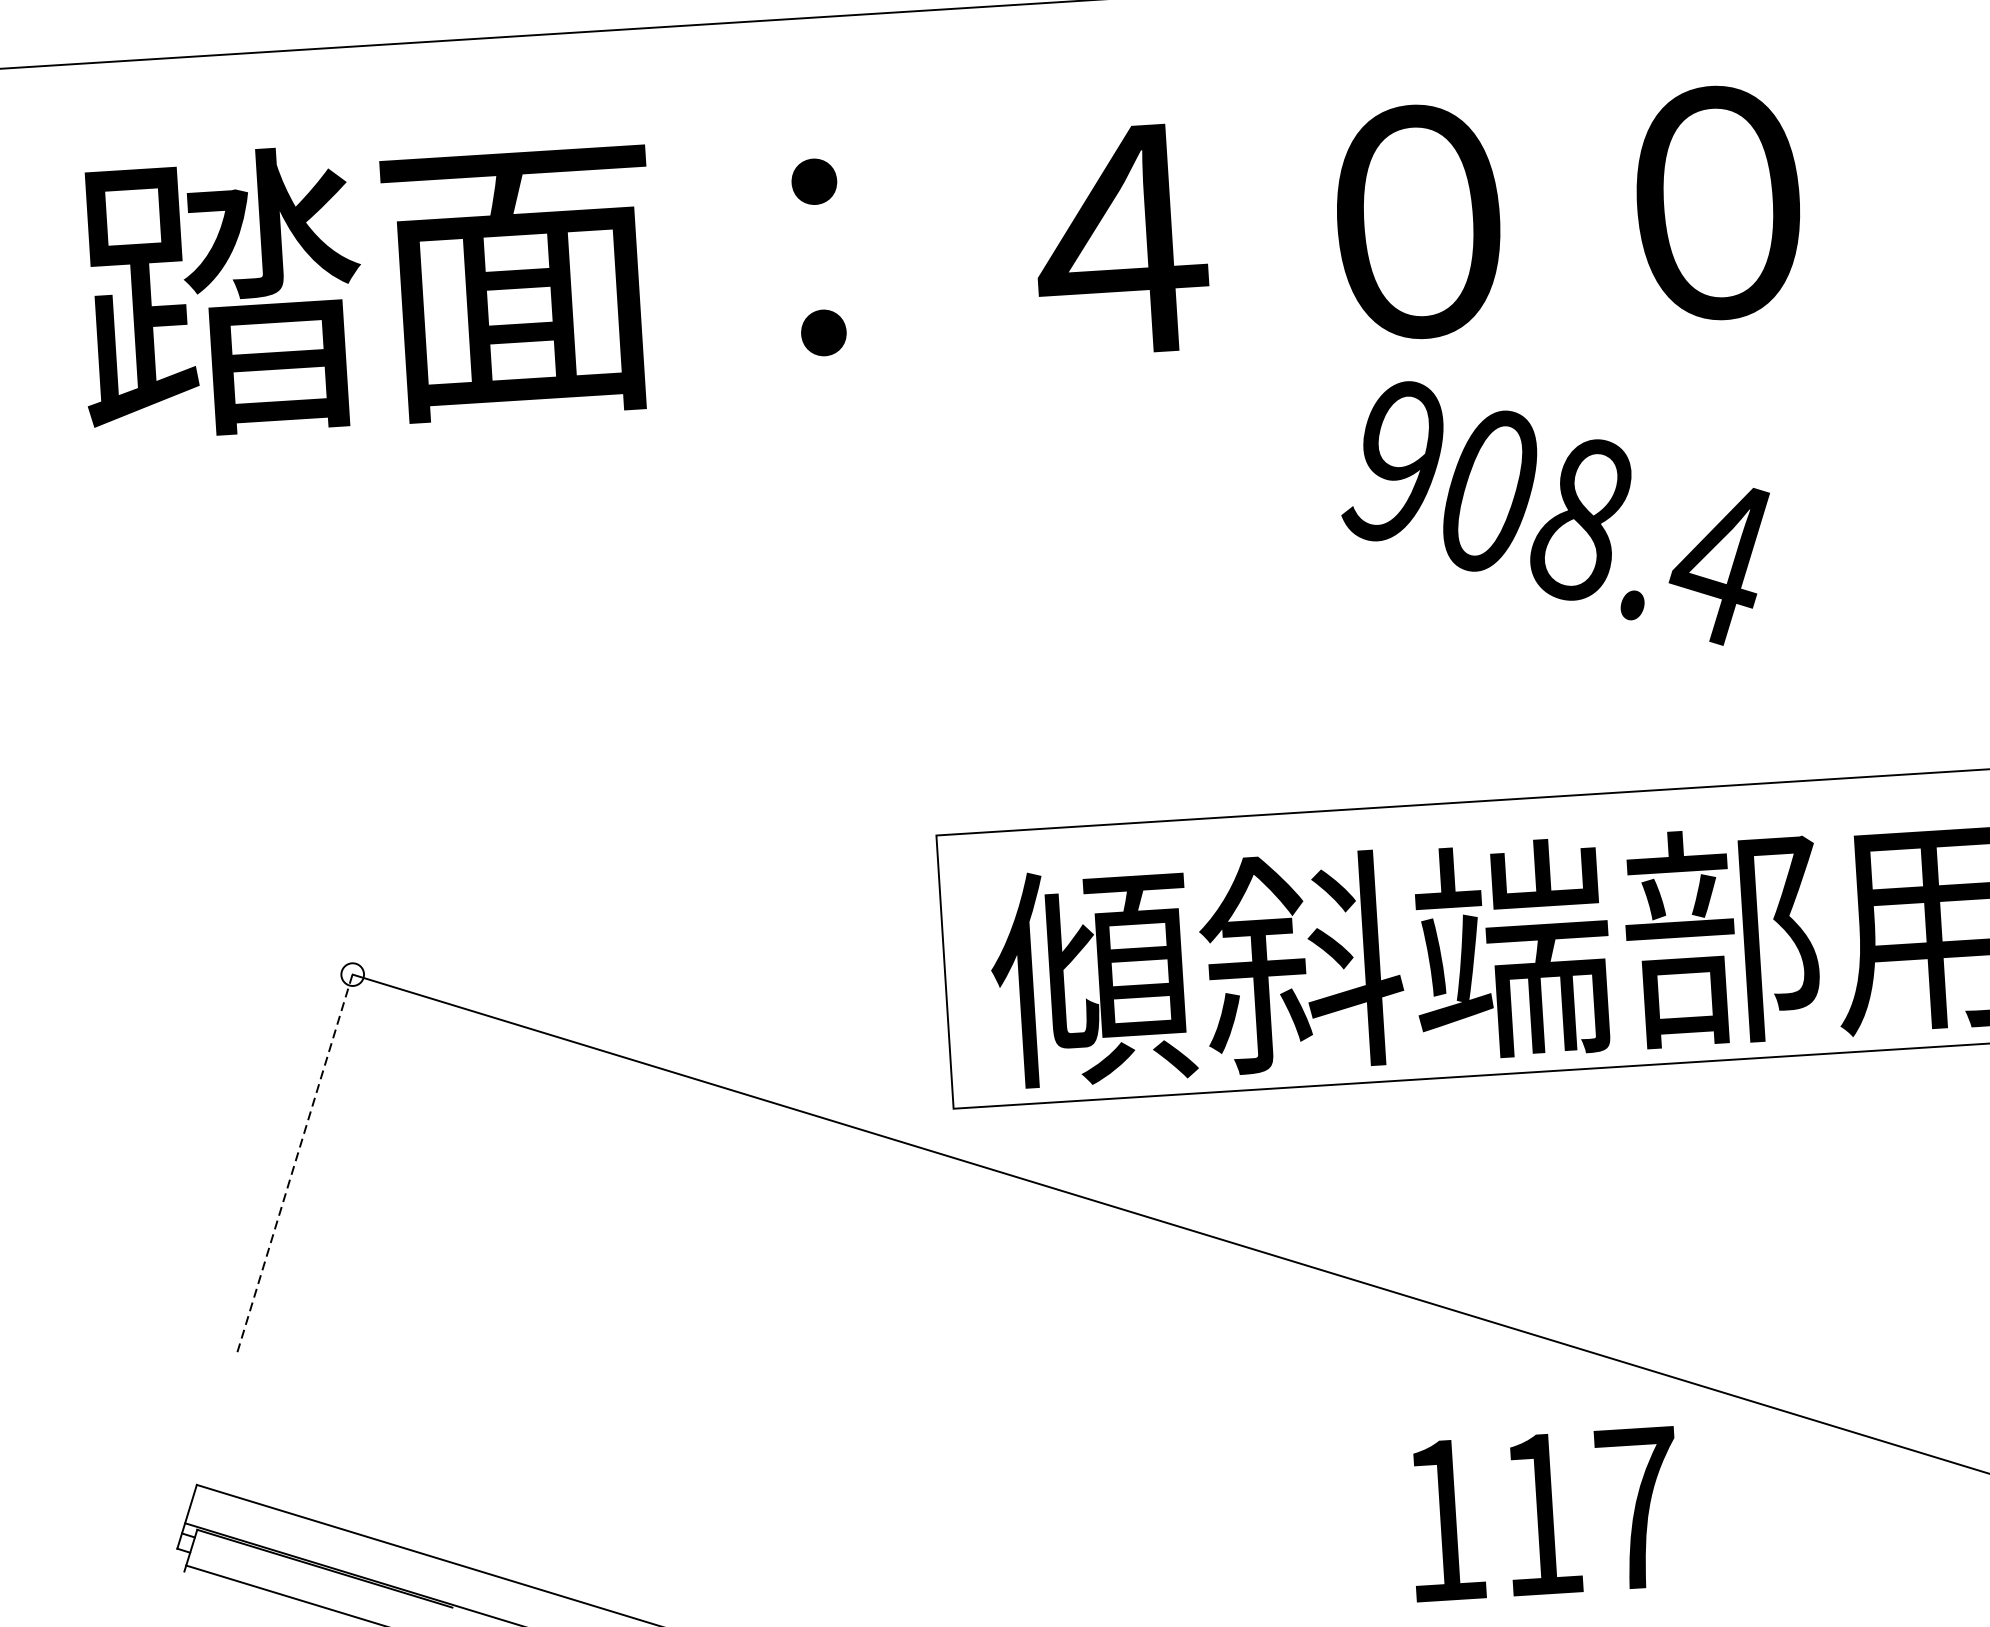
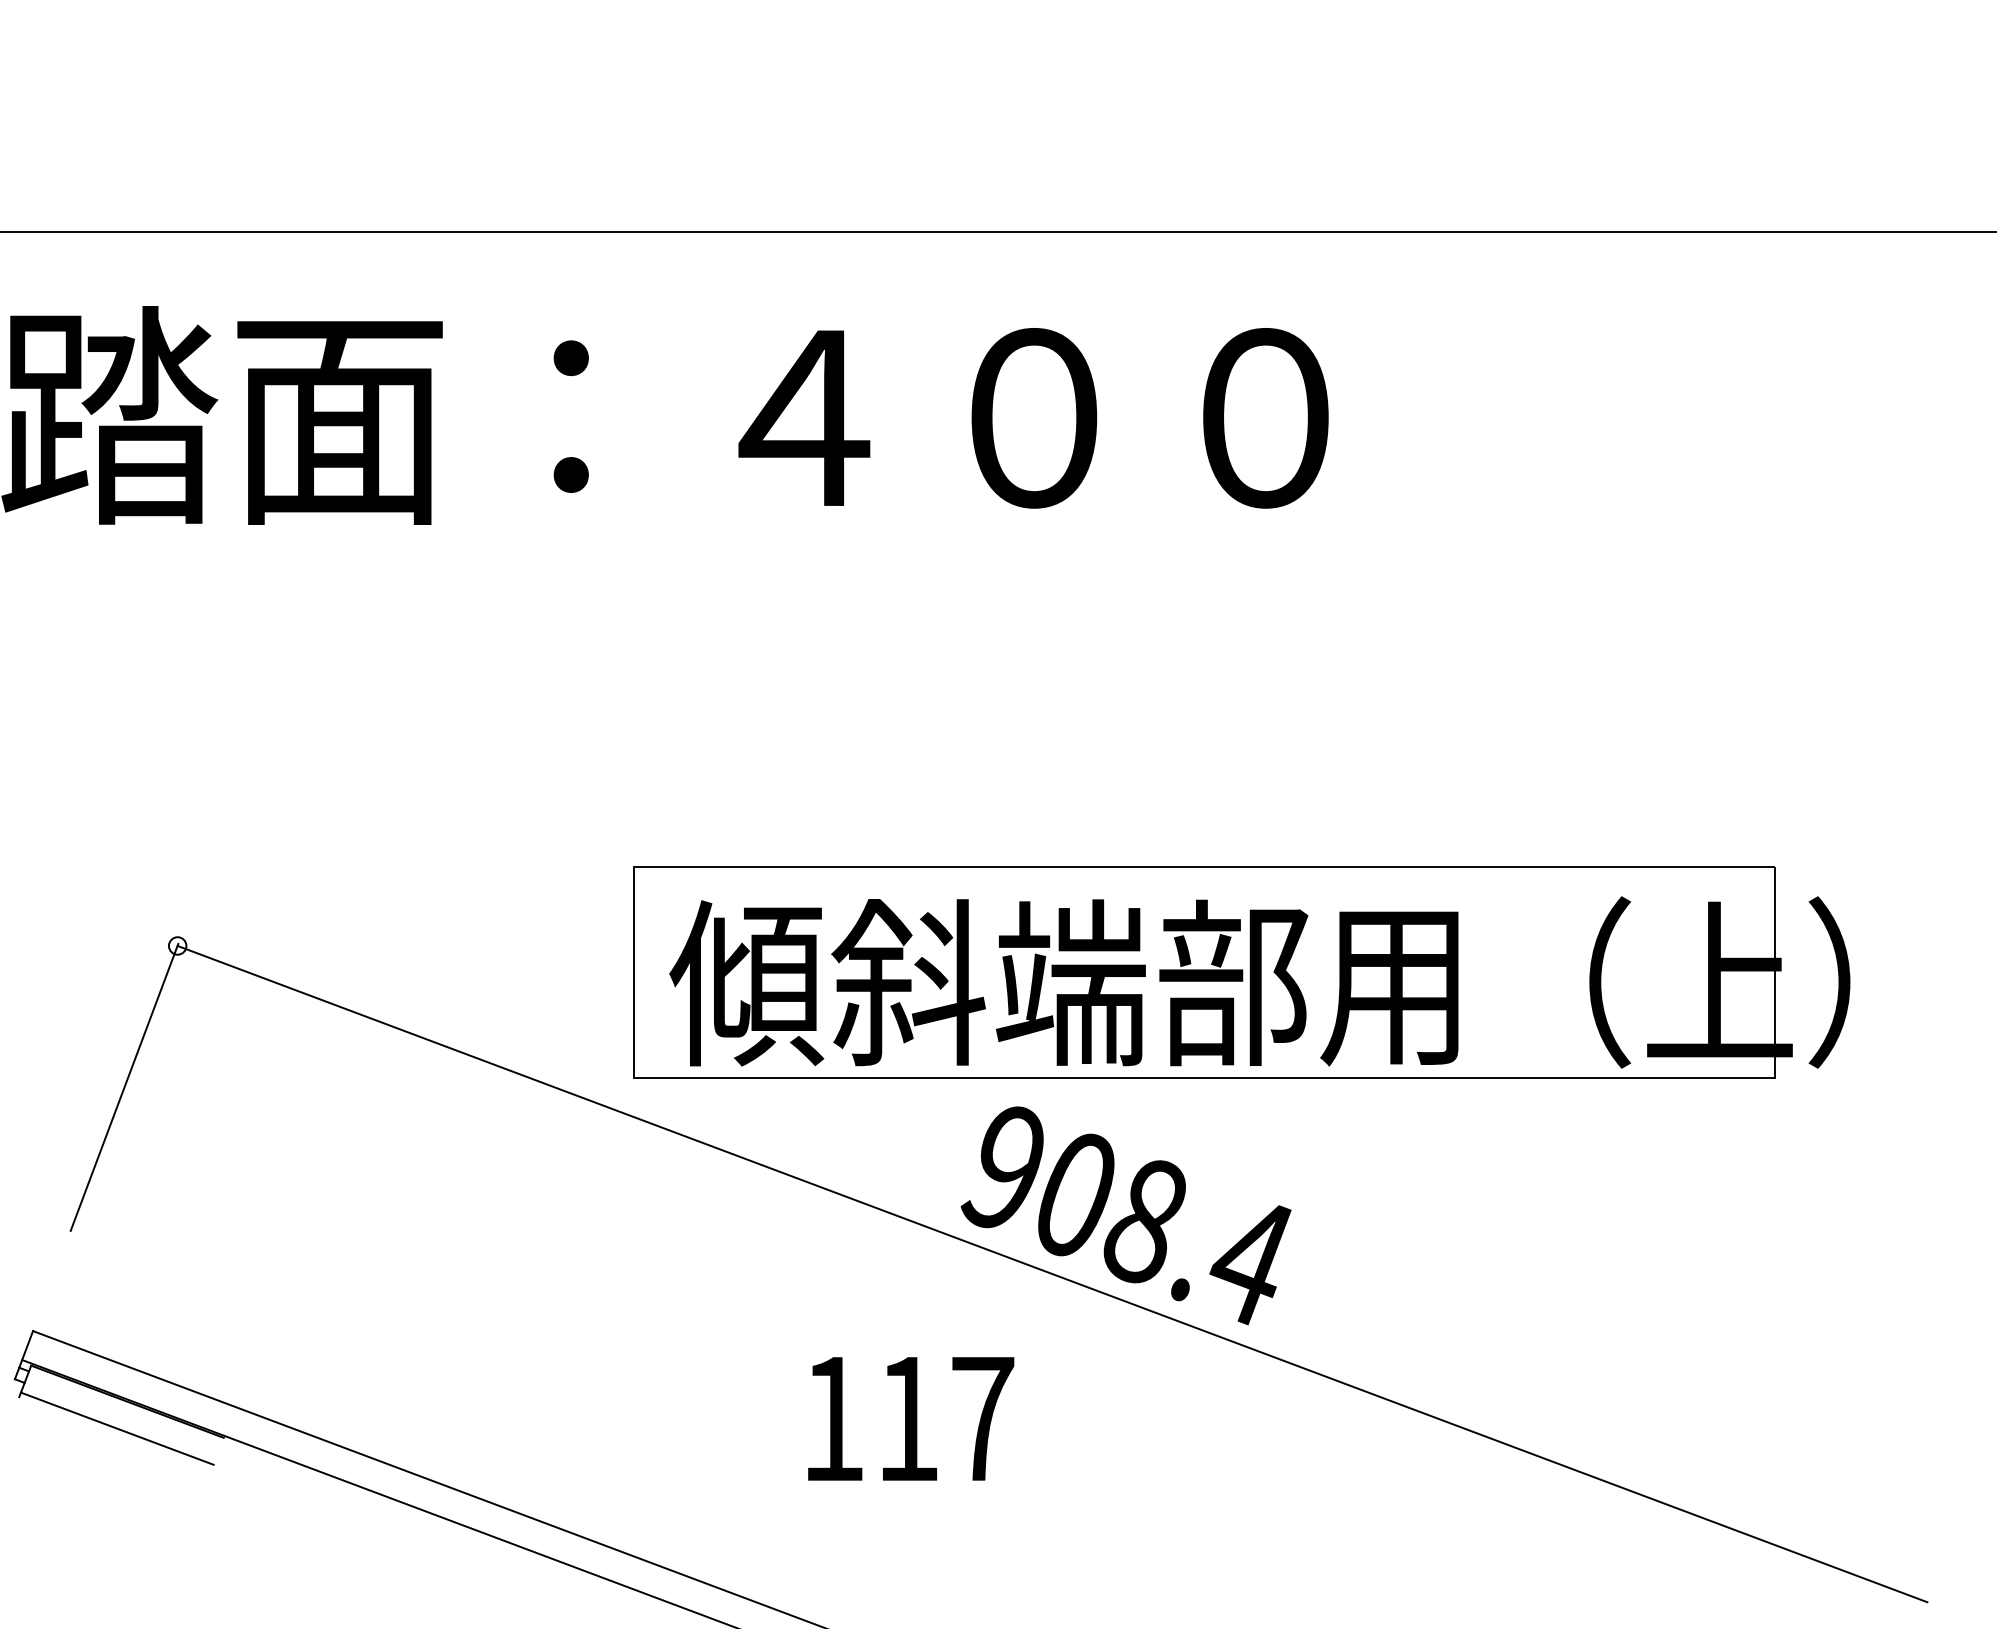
text: (1555, 513) -> (1125, 1215), moved
line: (295, 1160) -> (124, 1086), dashed -> solid
text: (1545, 1513) -> (911, 1418), moved

